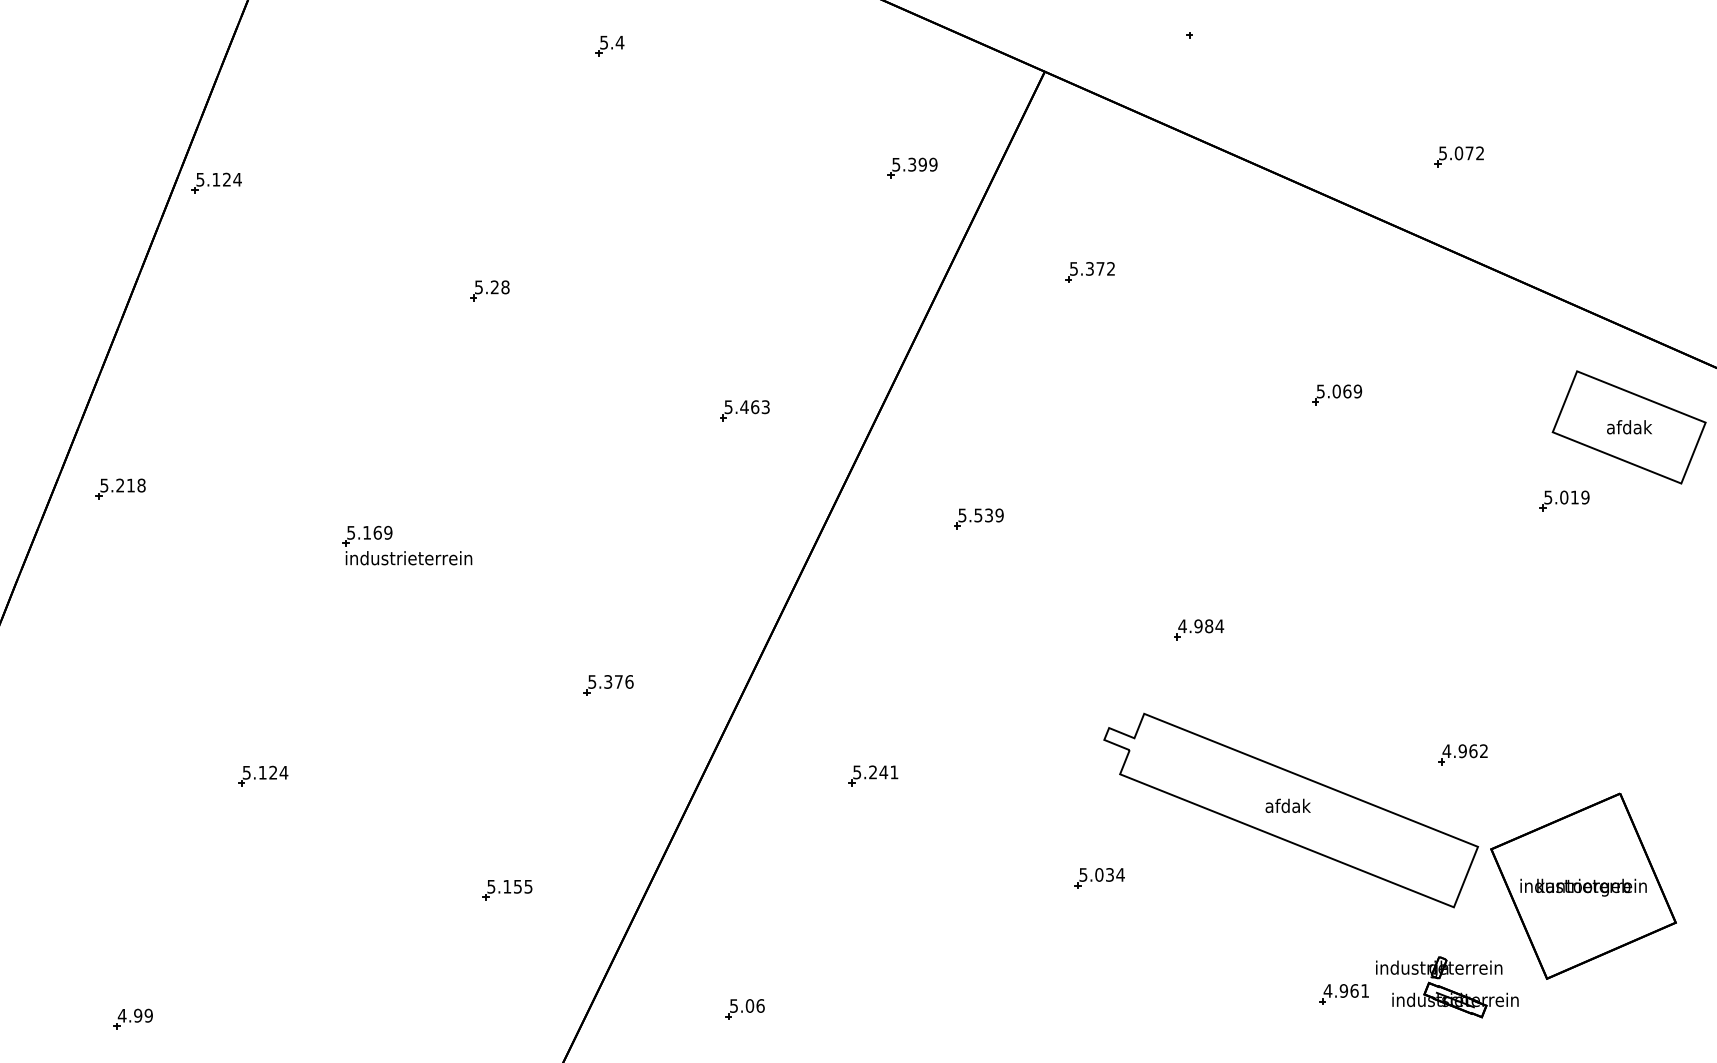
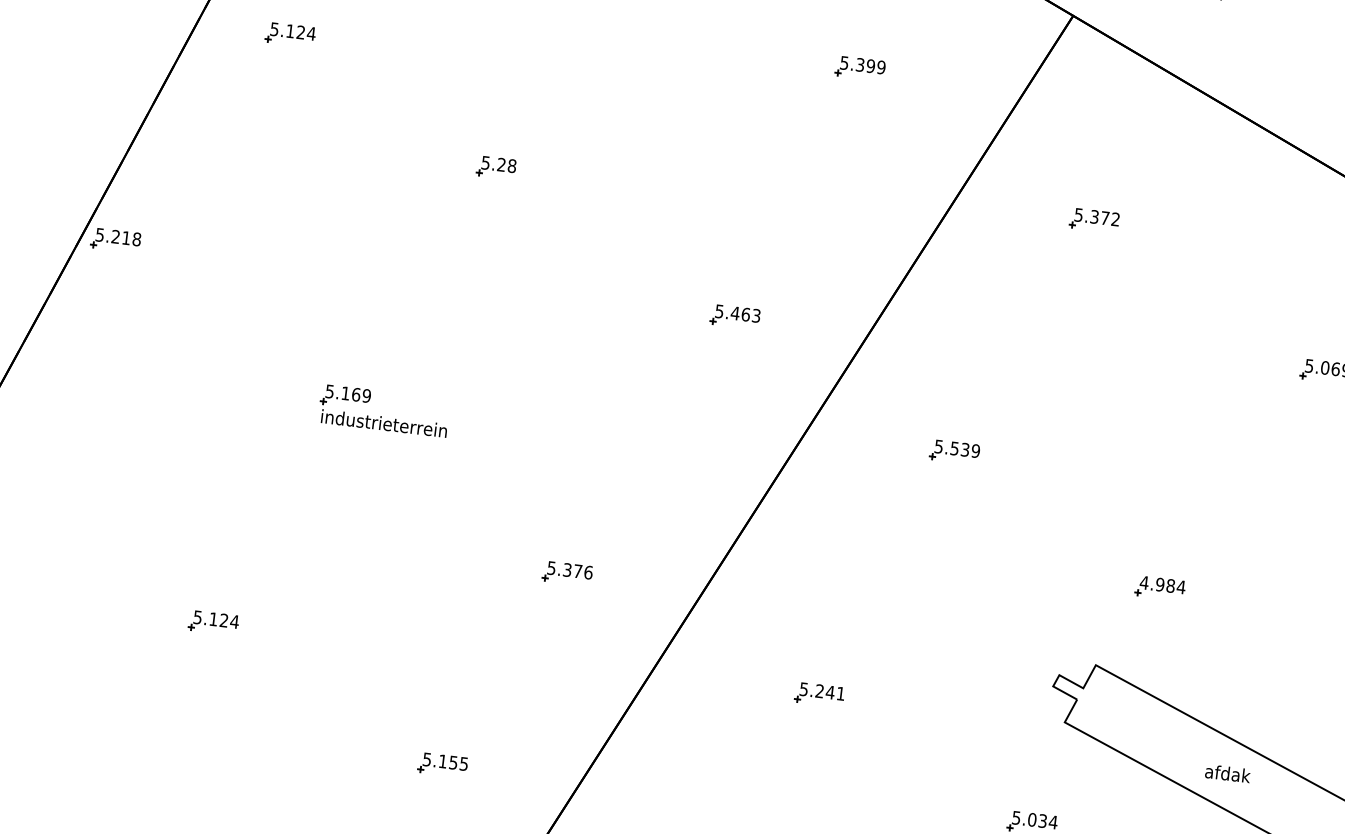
part: (912, 167) -> (860, 67), moved
part: (216, 182) -> (290, 34), moved
part: (120, 488) -> (115, 239), moved

